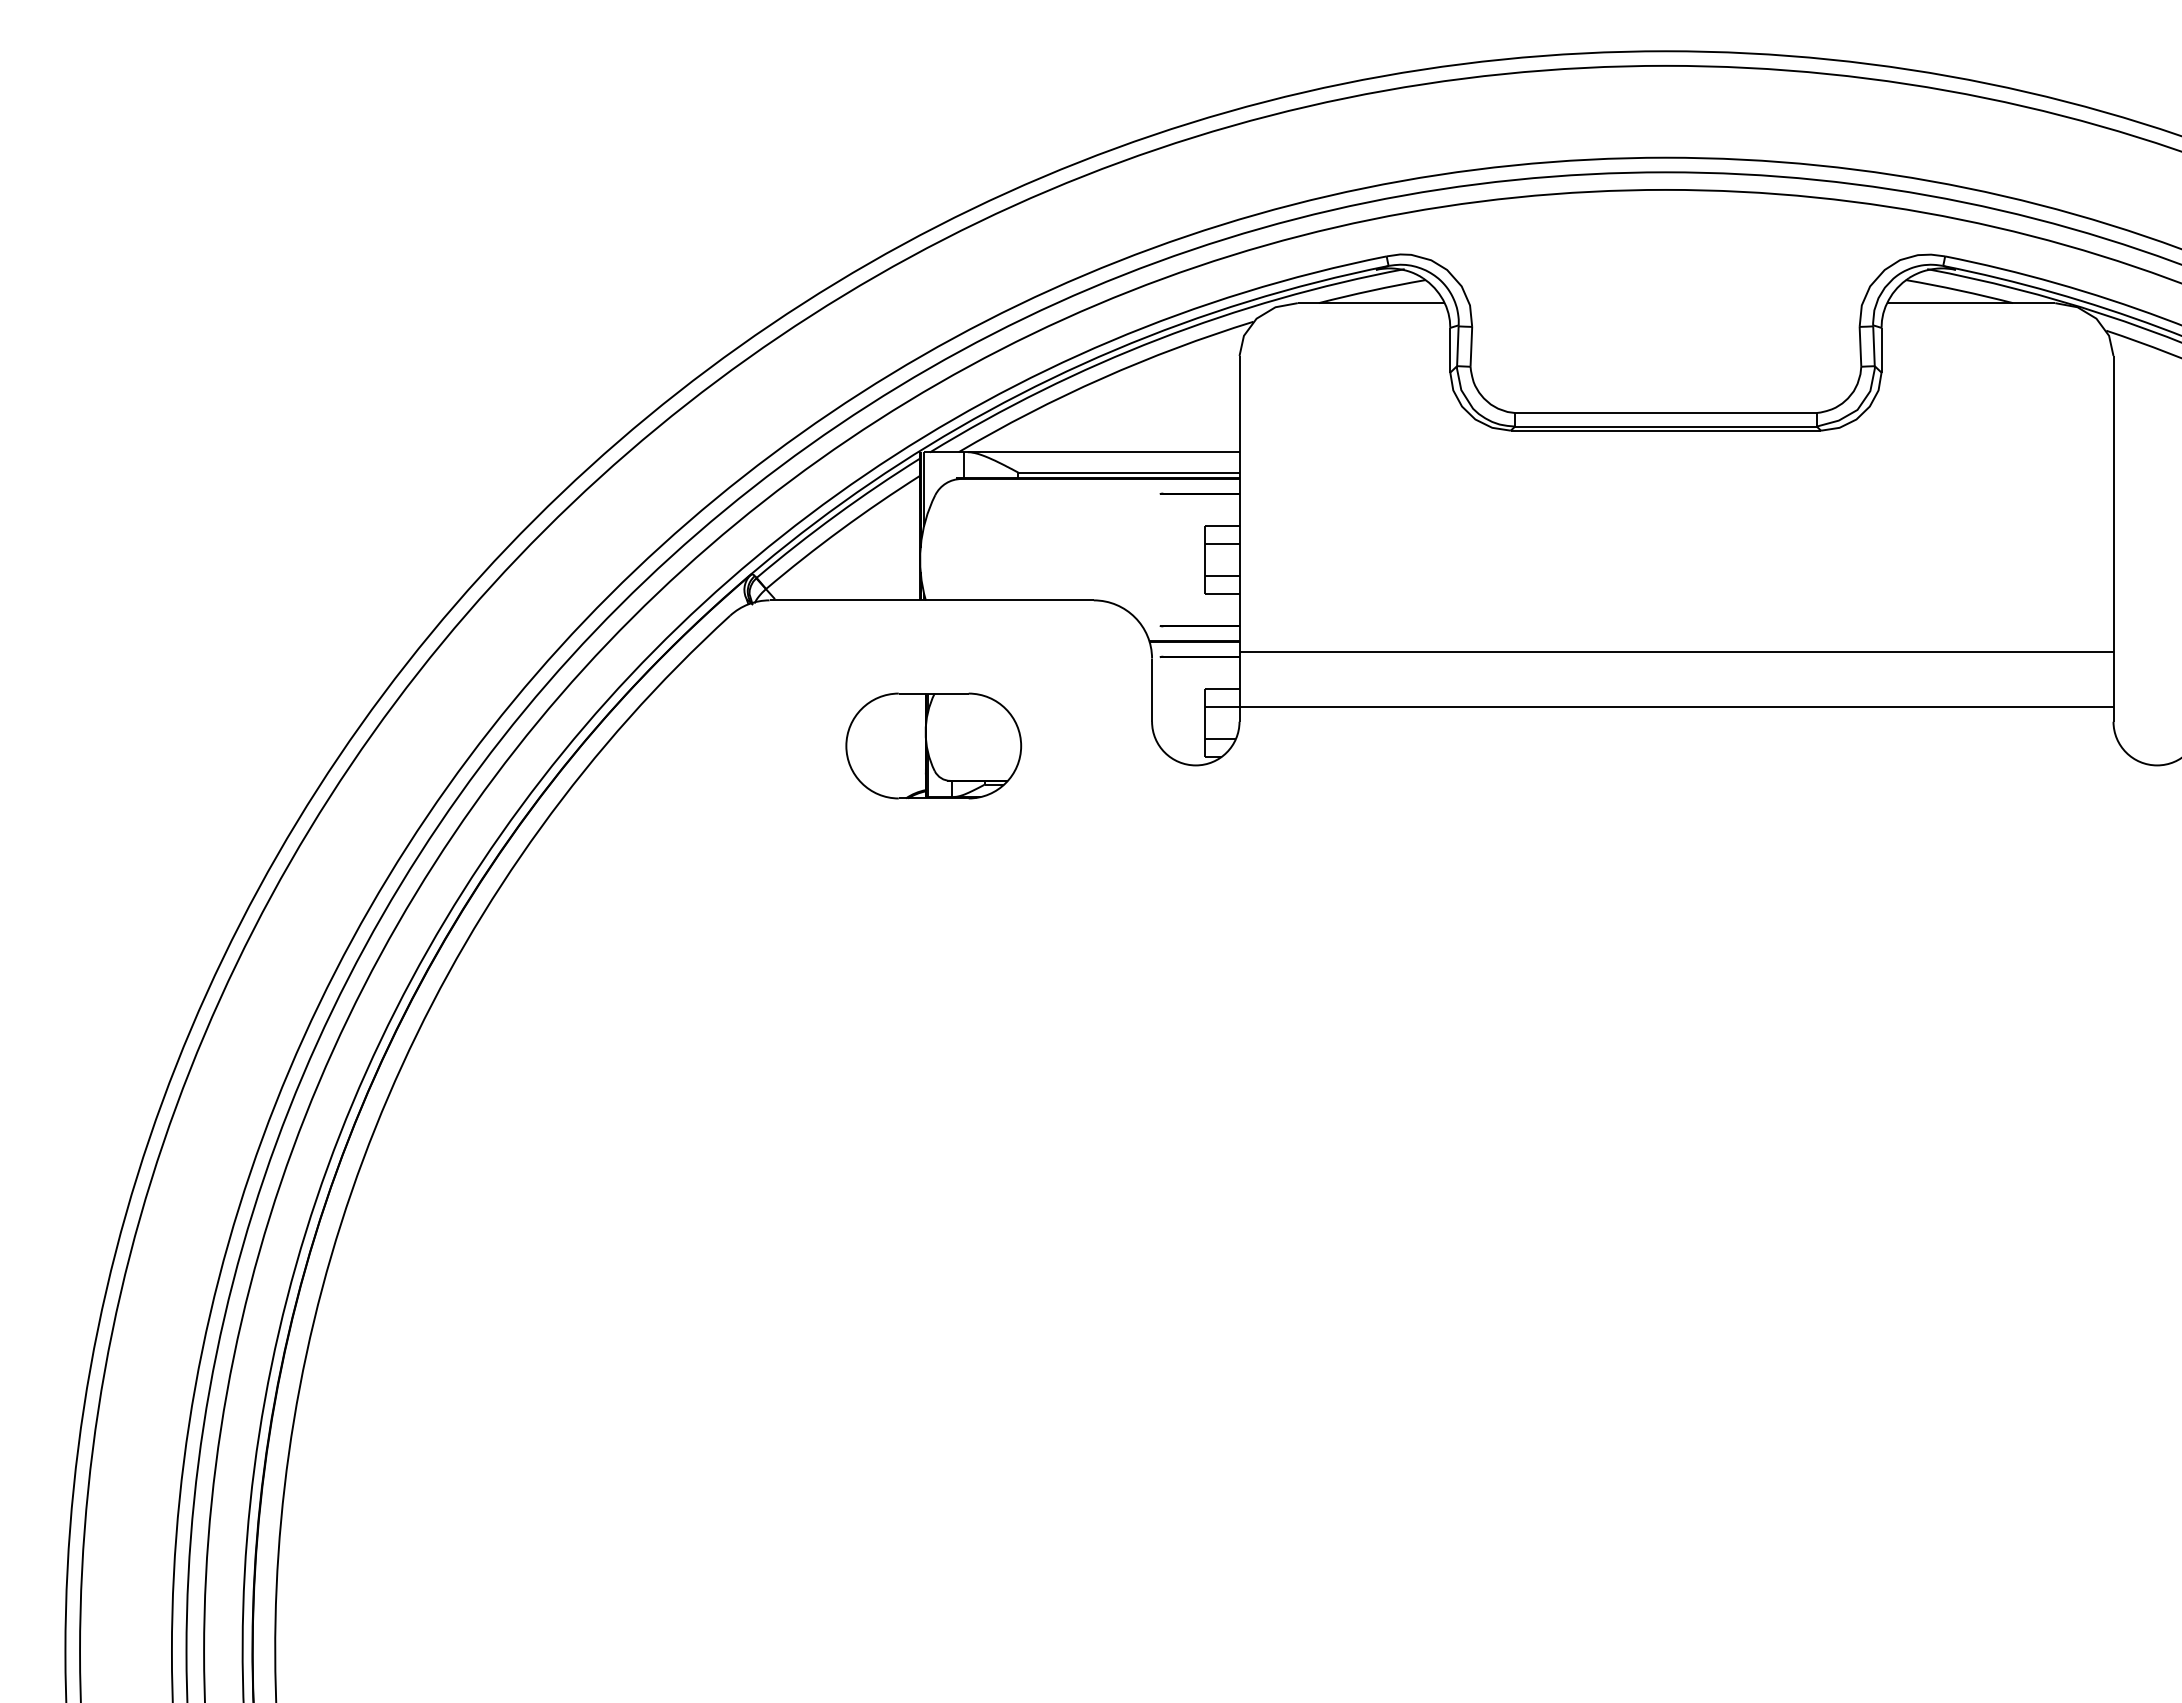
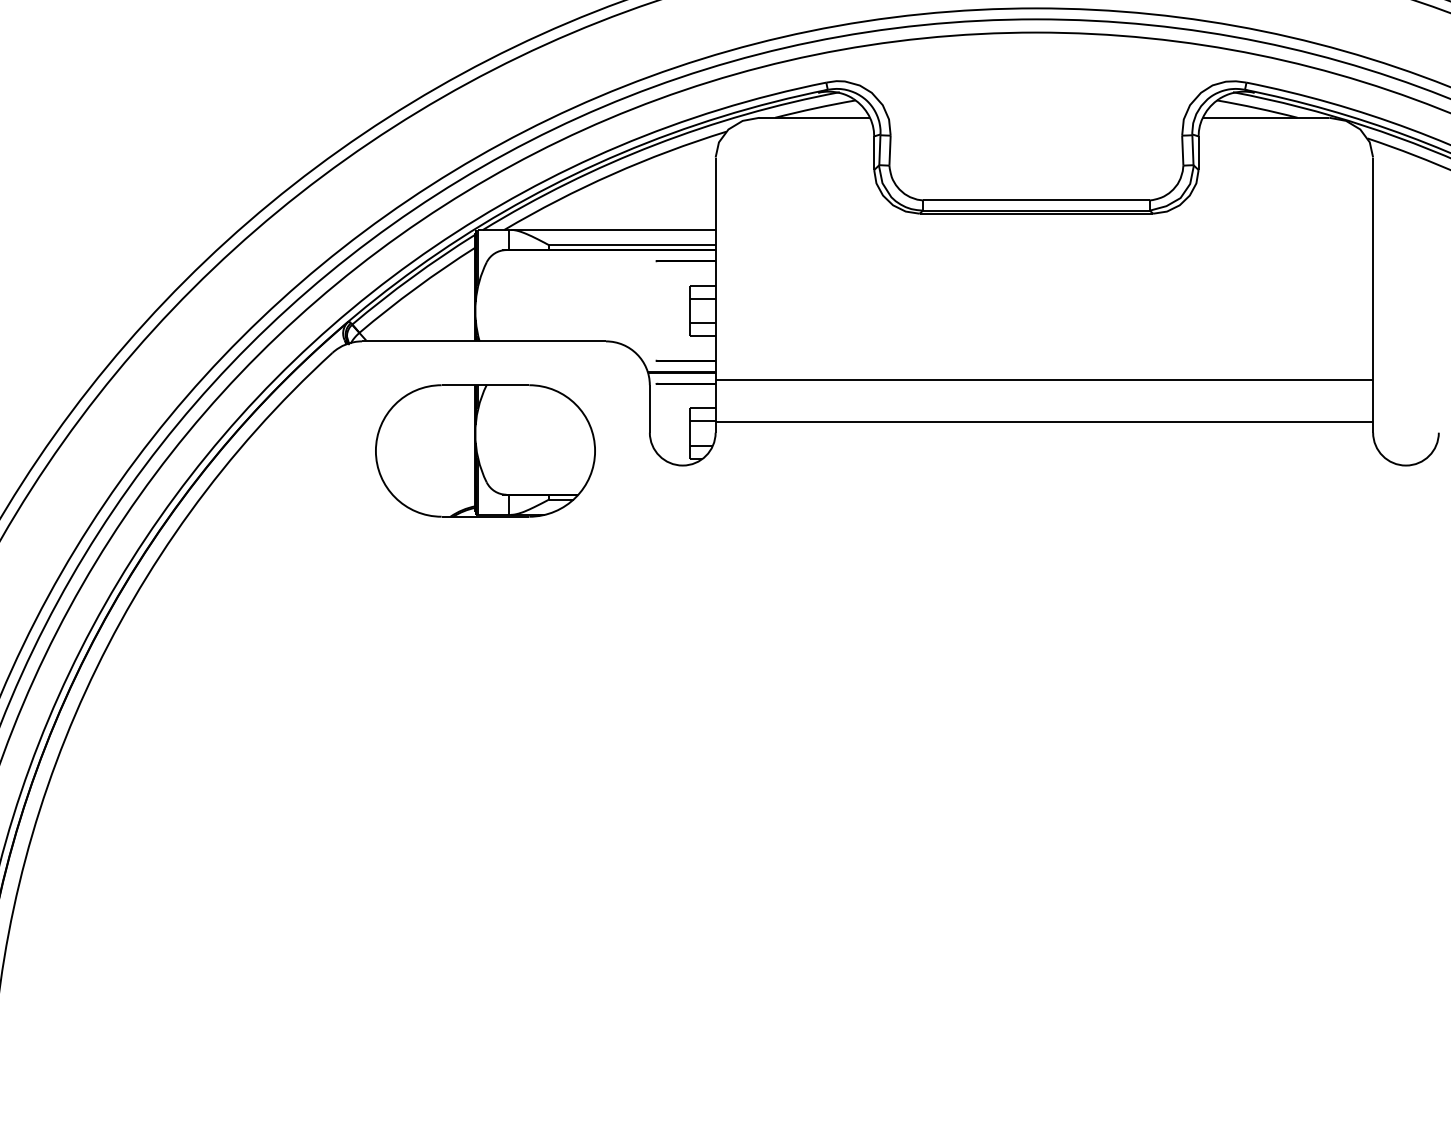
part: (933, 745) -> (485, 450), size x1.67

